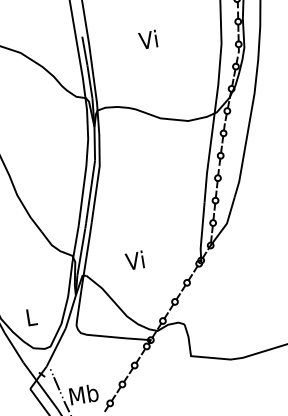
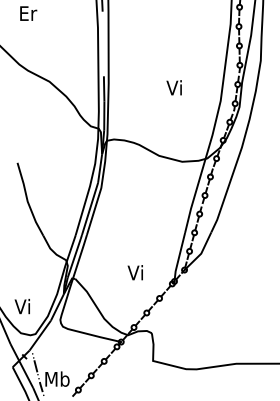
text: (147, 39) -> (173, 87), moved
text: (133, 260) -> (134, 272), moved
text: (29, 317) -> (21, 306), L -> Vi

